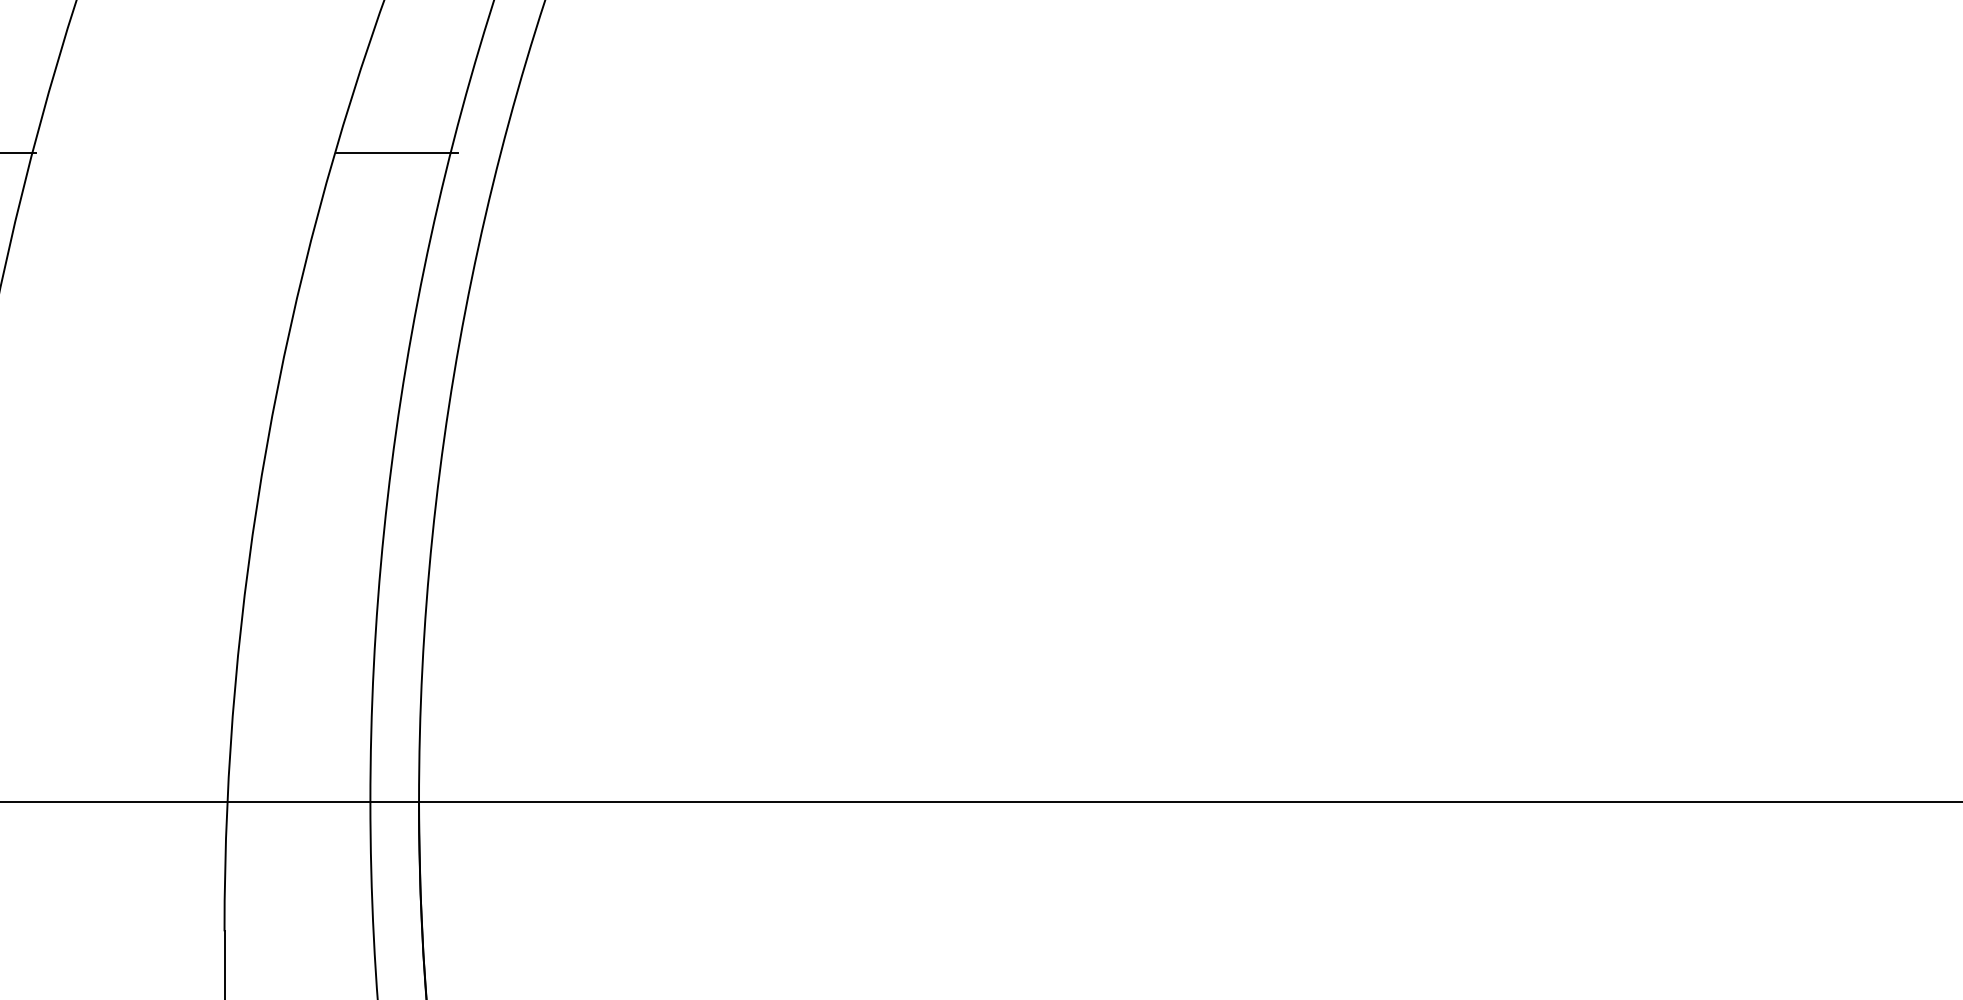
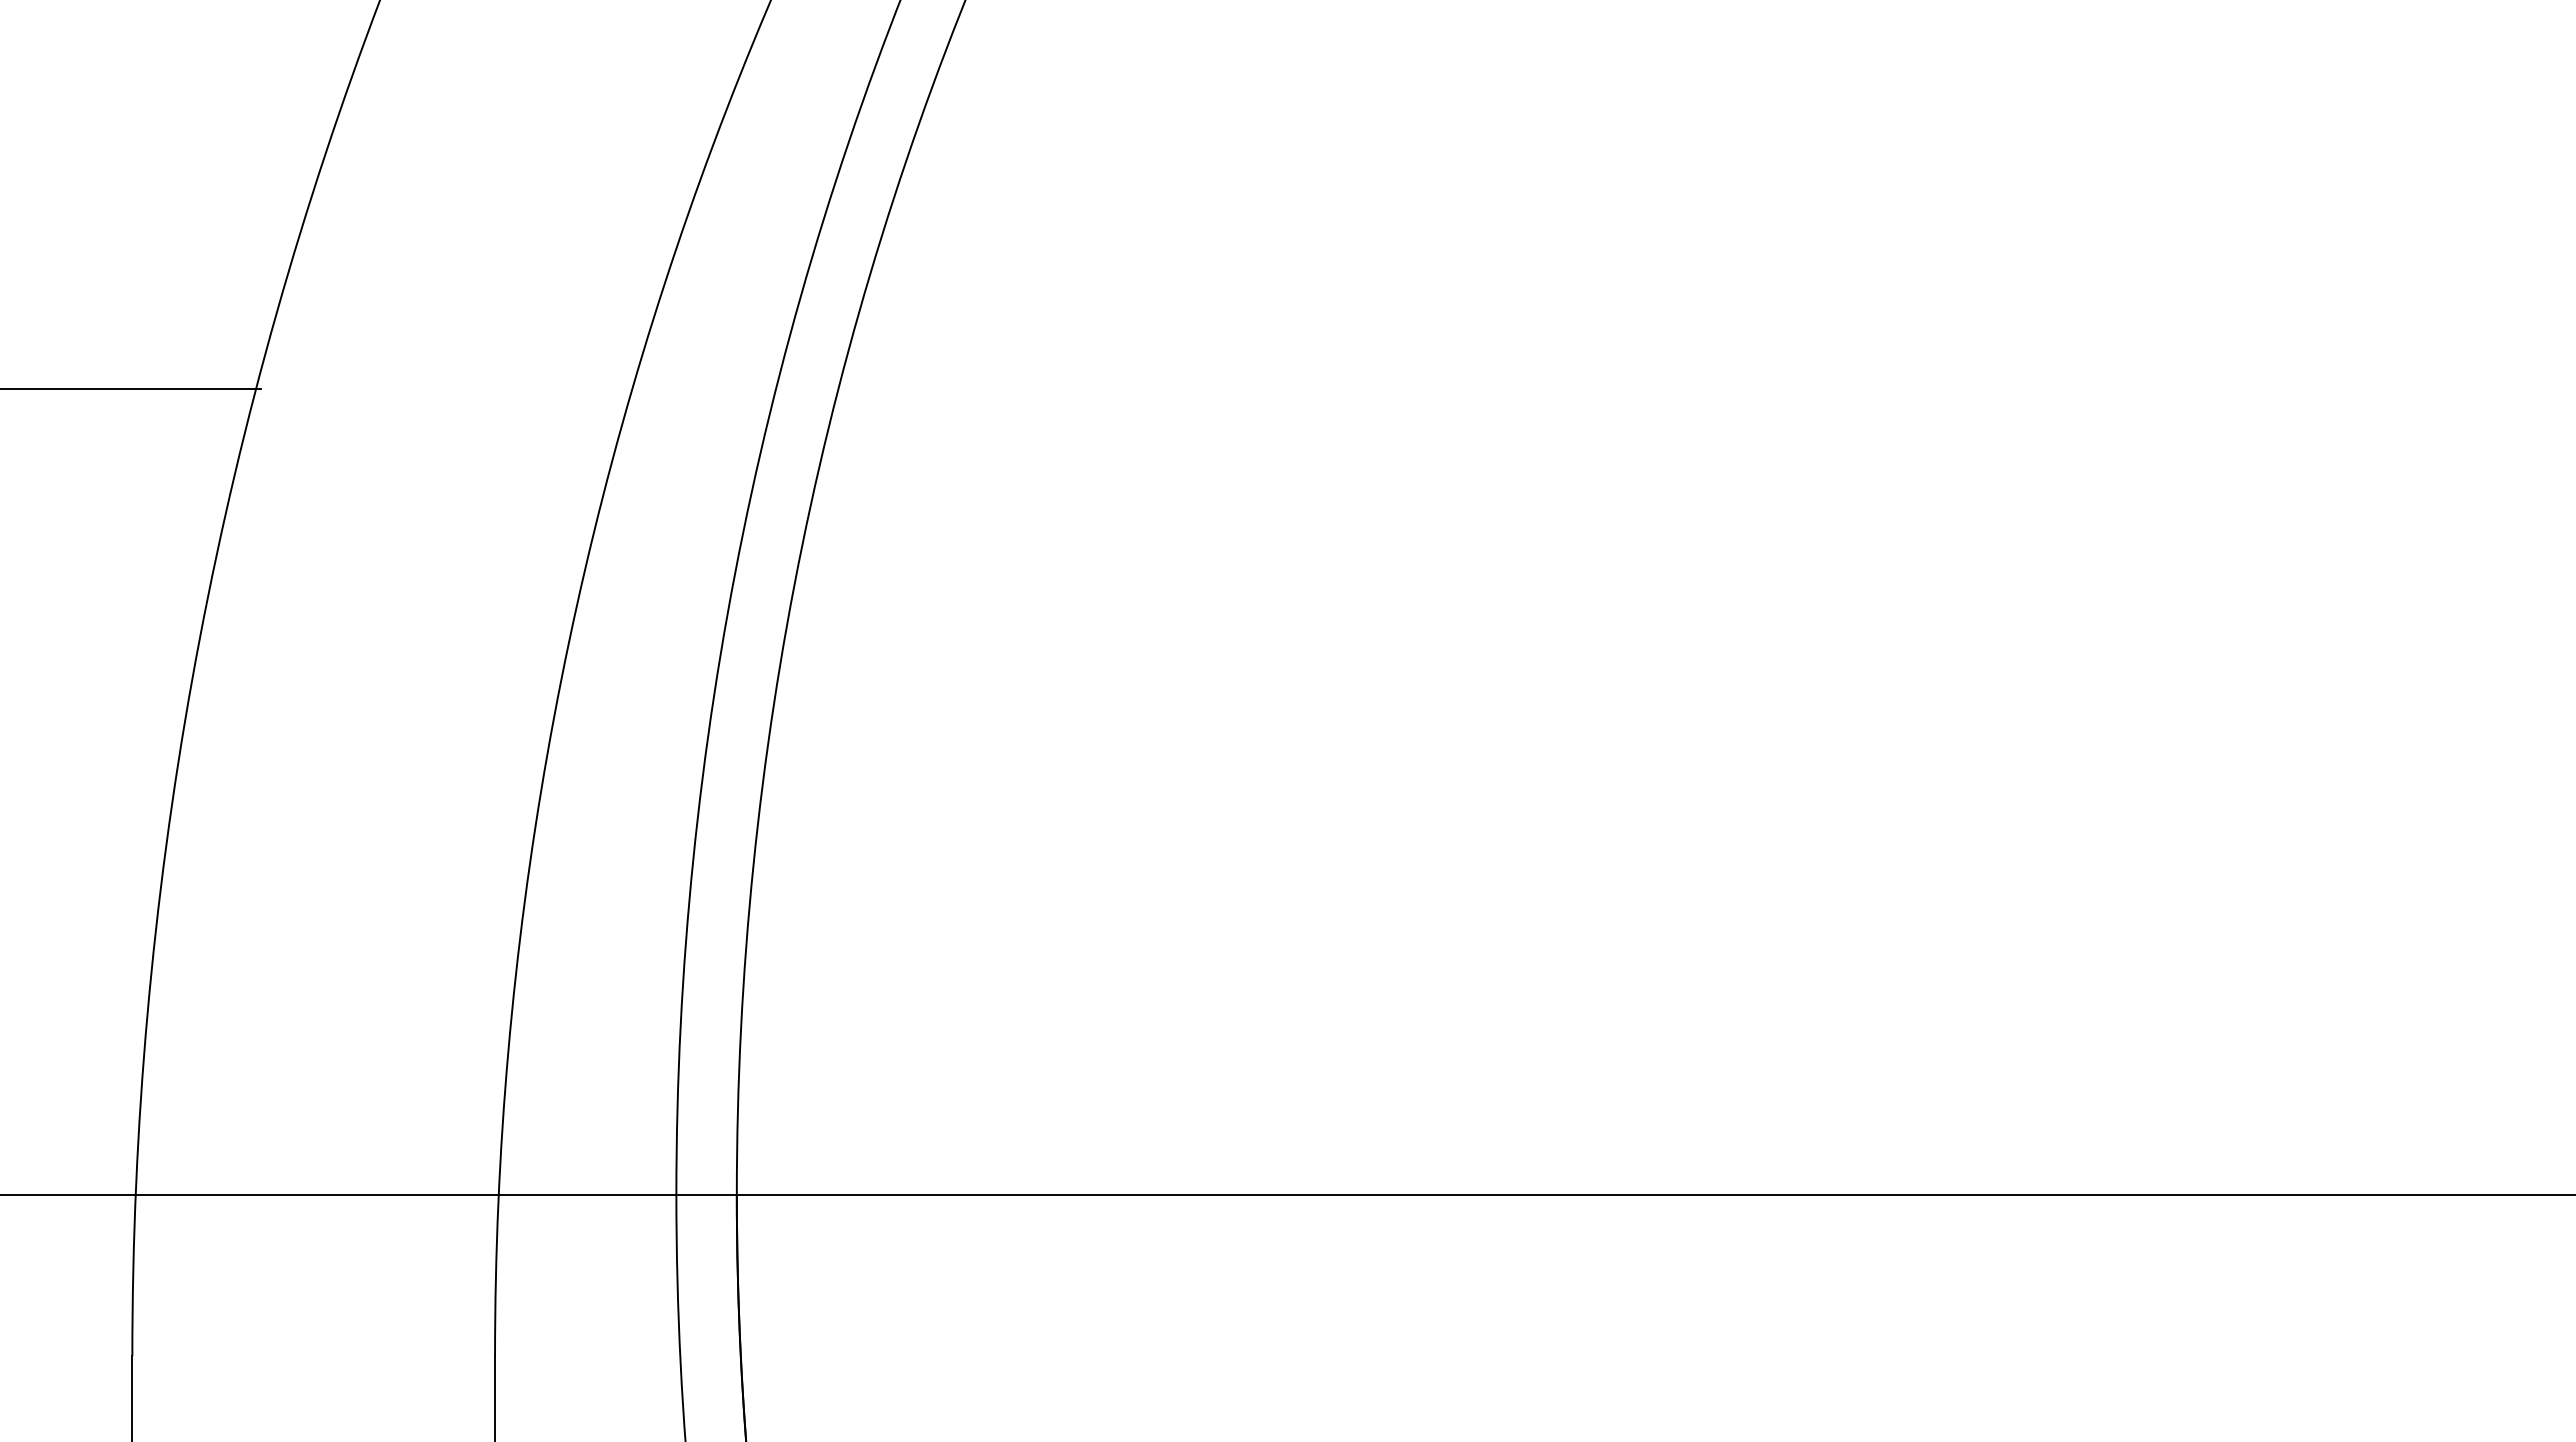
line: (397, 153) -> (709, 389), removed

